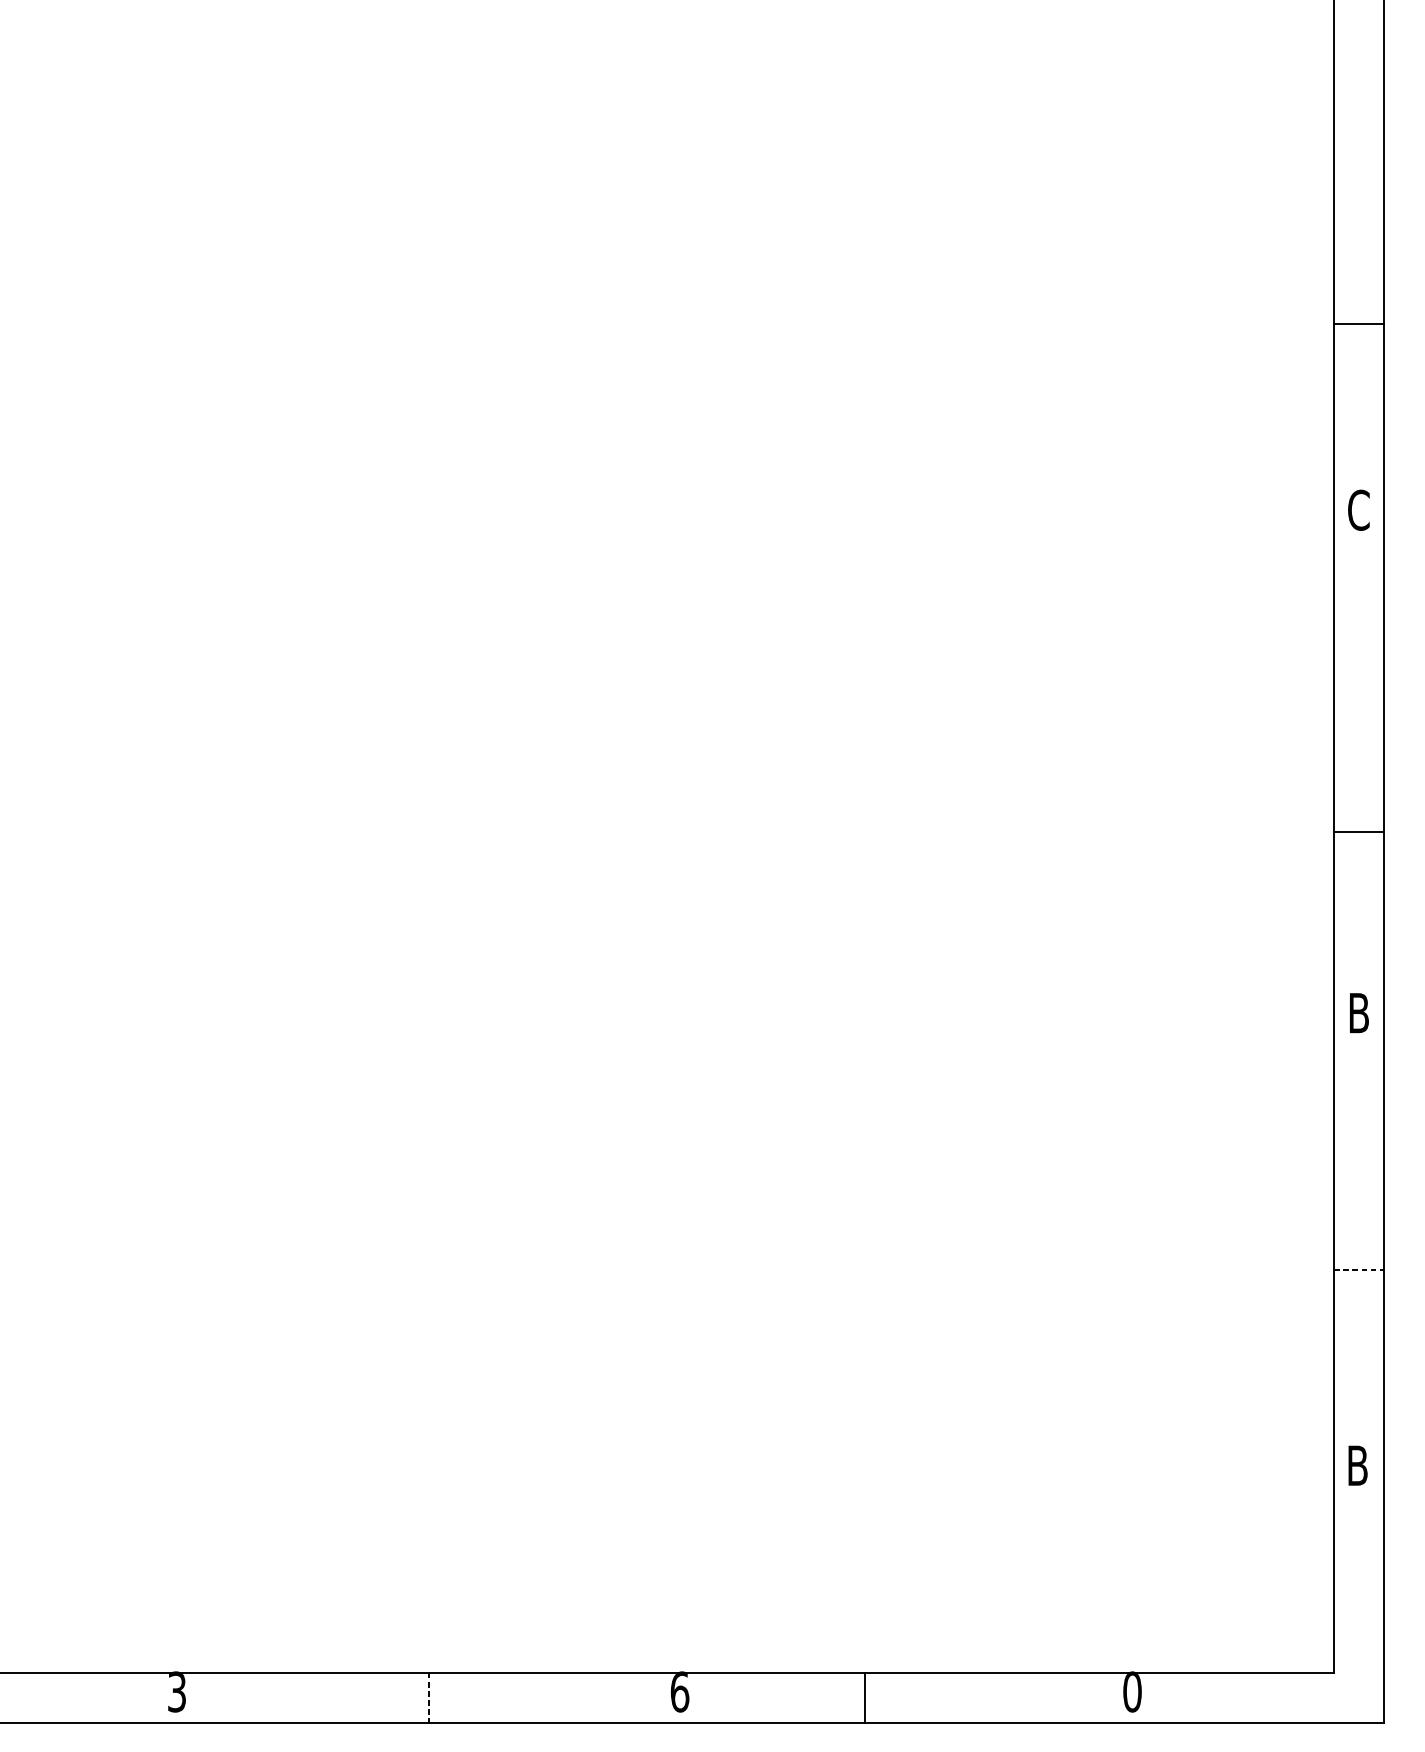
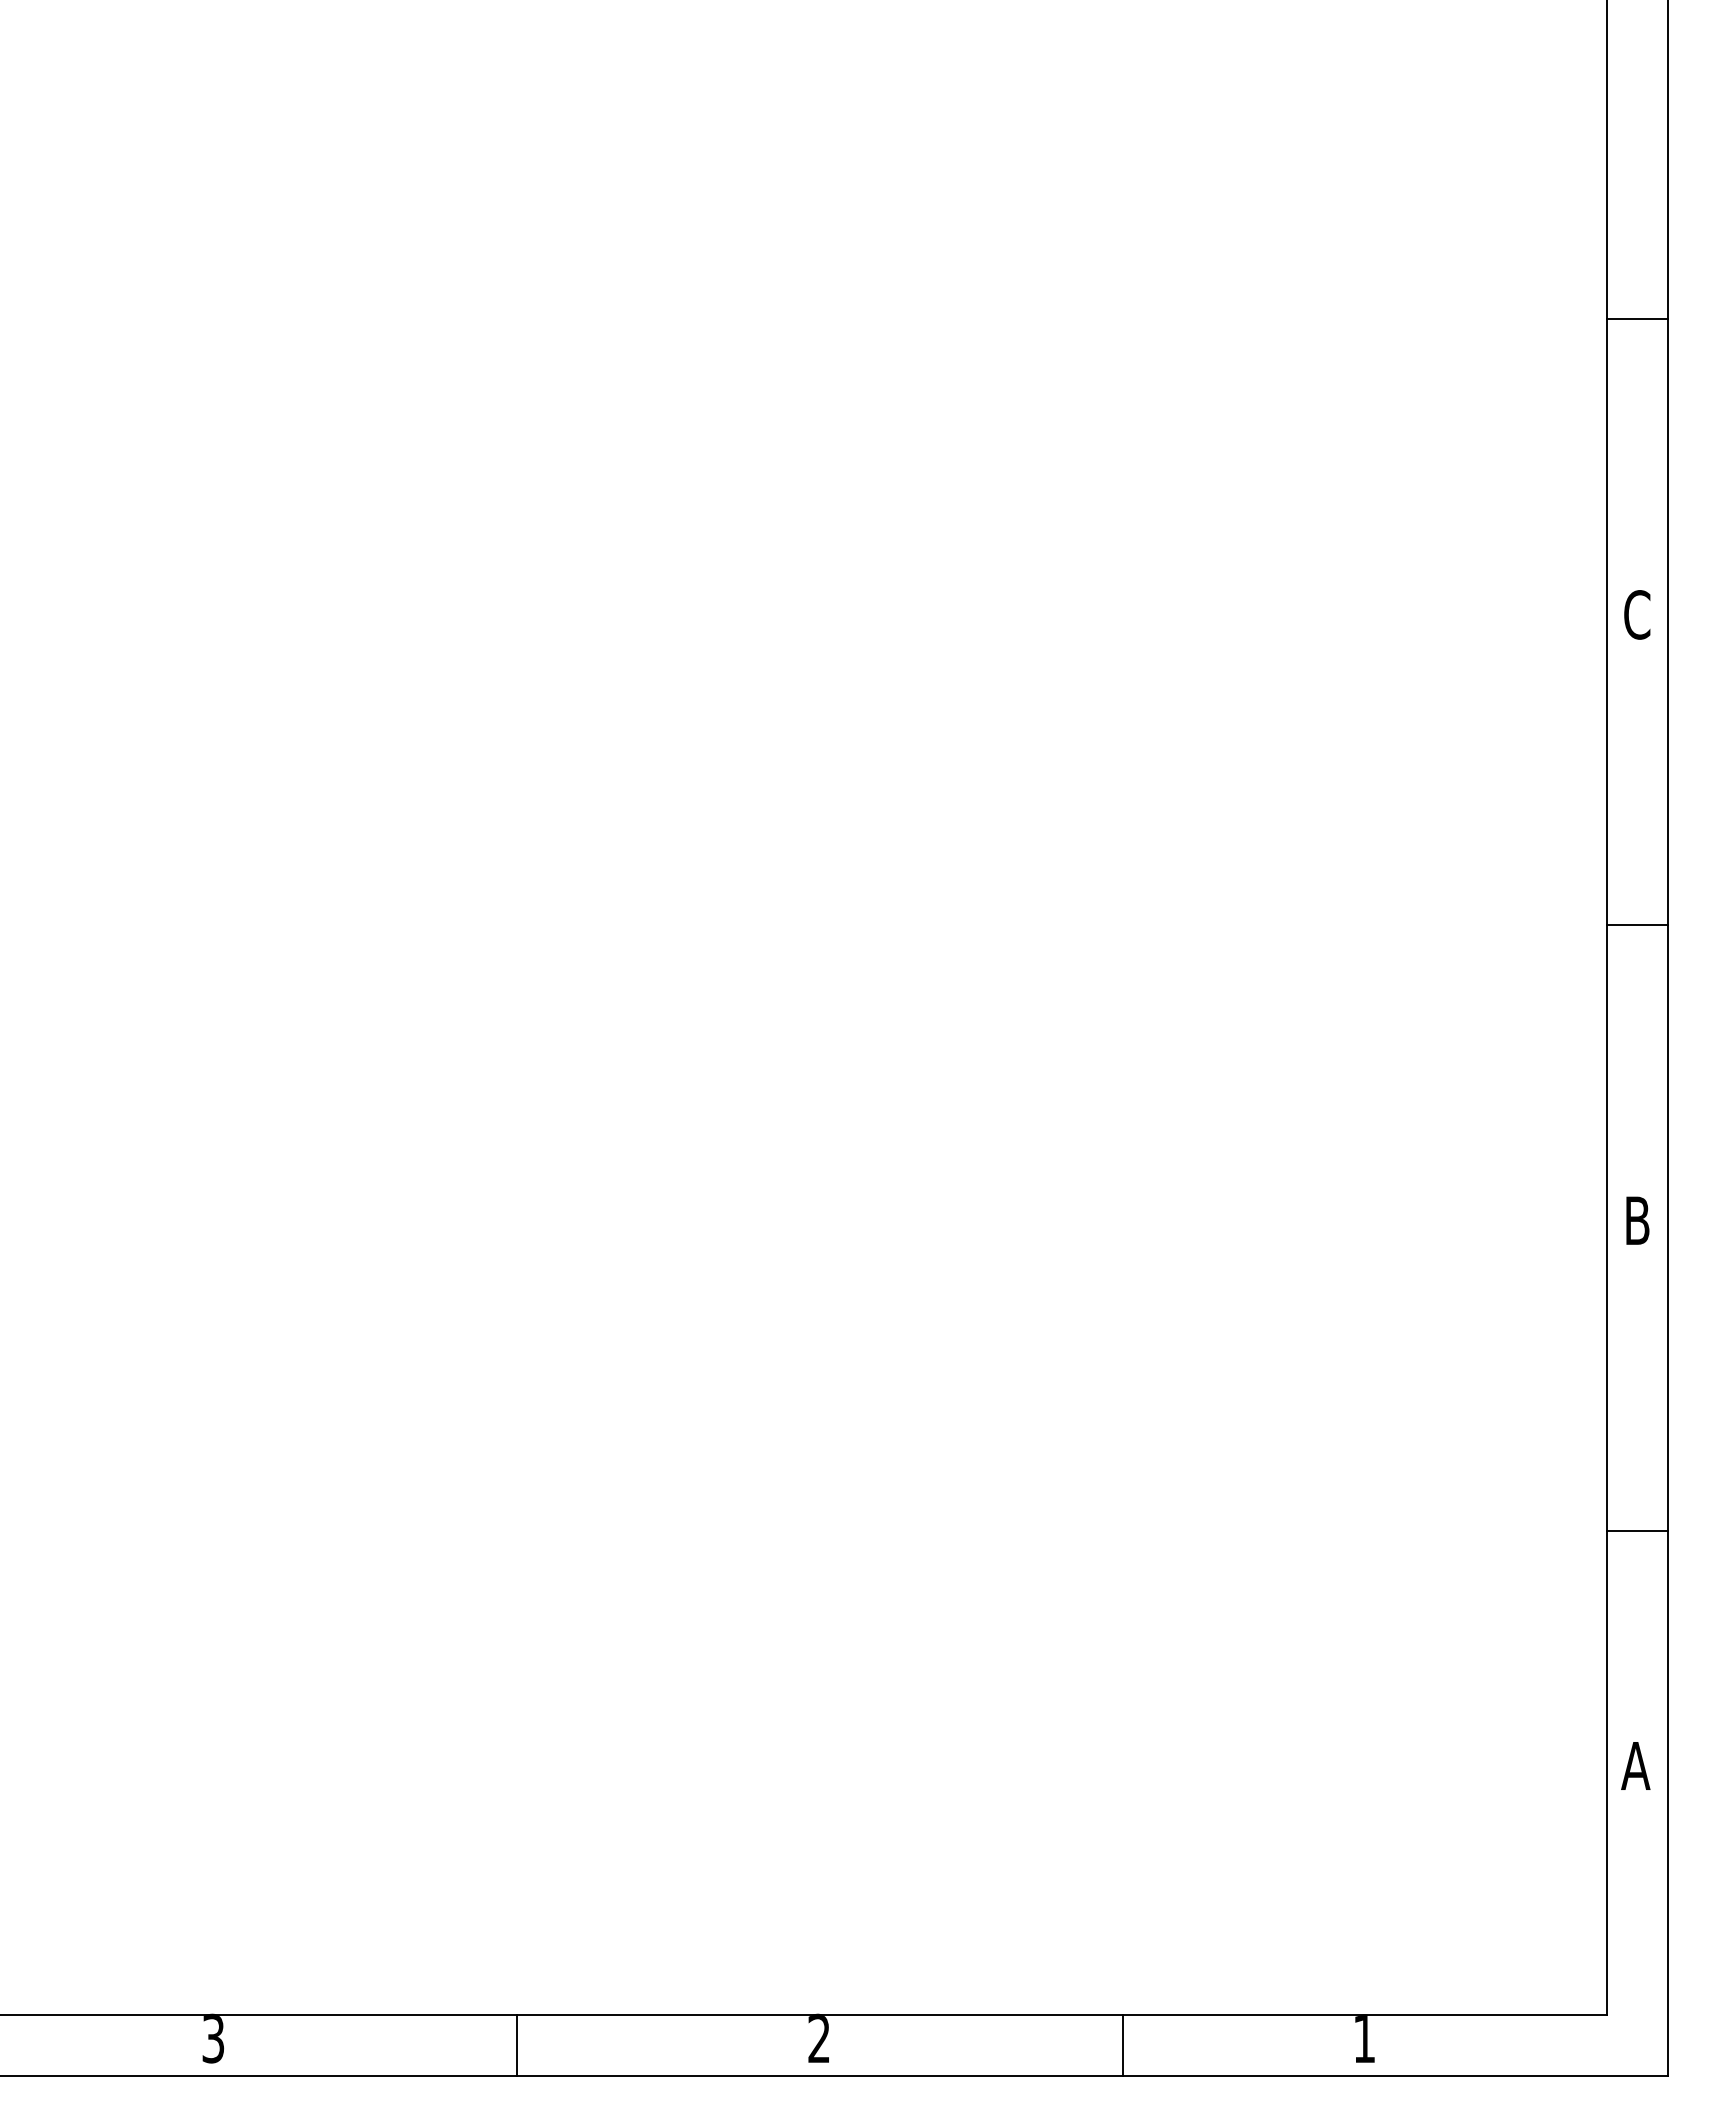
line: (1359, 323) -> (1637, 318), moved
line: (1359, 832) -> (1637, 924), moved
line: (1359, 1270) -> (1638, 1530), dashed -> solid
text: (1357, 1465) -> (1635, 1765), B -> A
text: (680, 1691) -> (819, 2038), 6 -> 2
text: (1132, 1691) -> (1364, 2038), 0 -> 1
line: (865, 1697) -> (1122, 2045), moved
line: (428, 1698) -> (516, 2046), dashed -> solid

